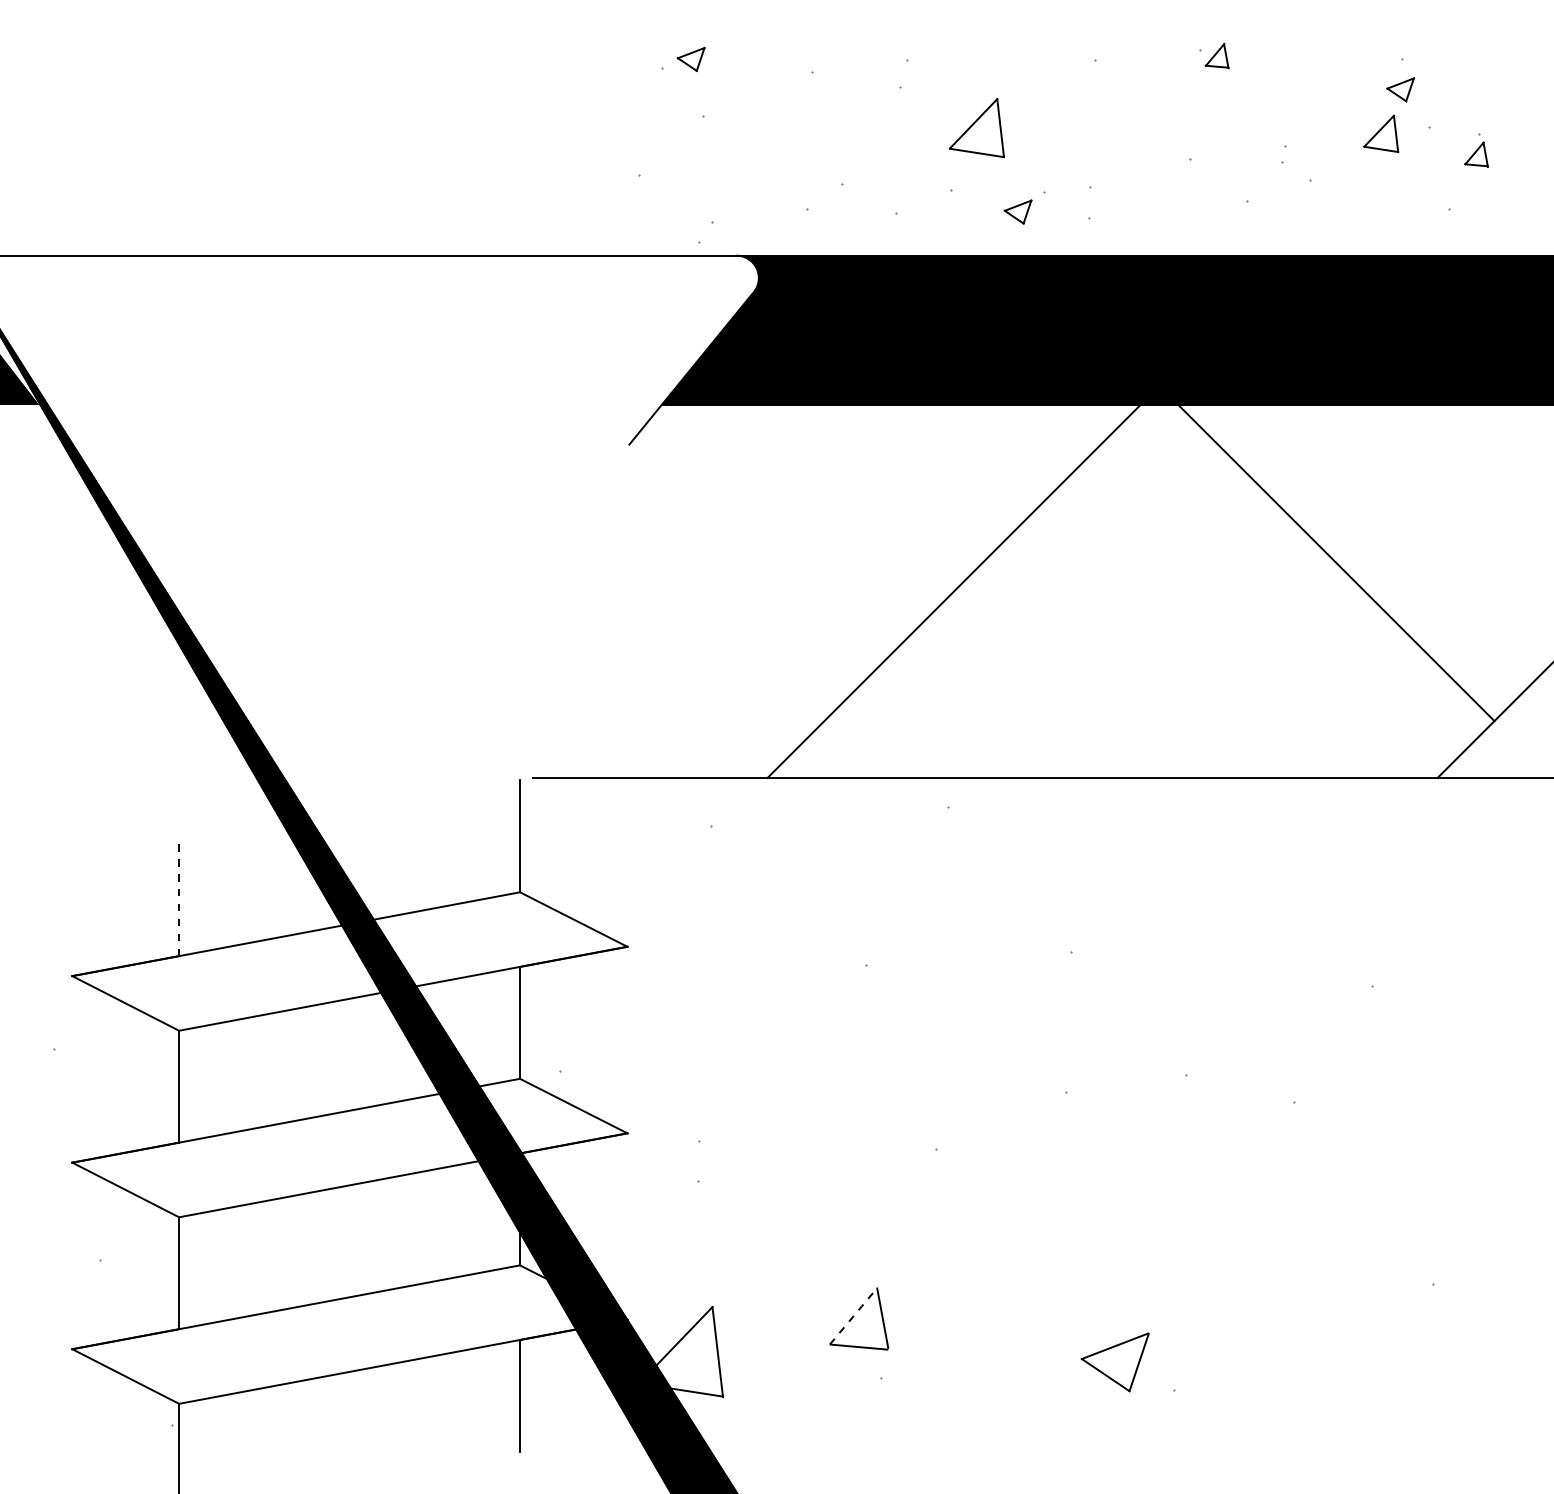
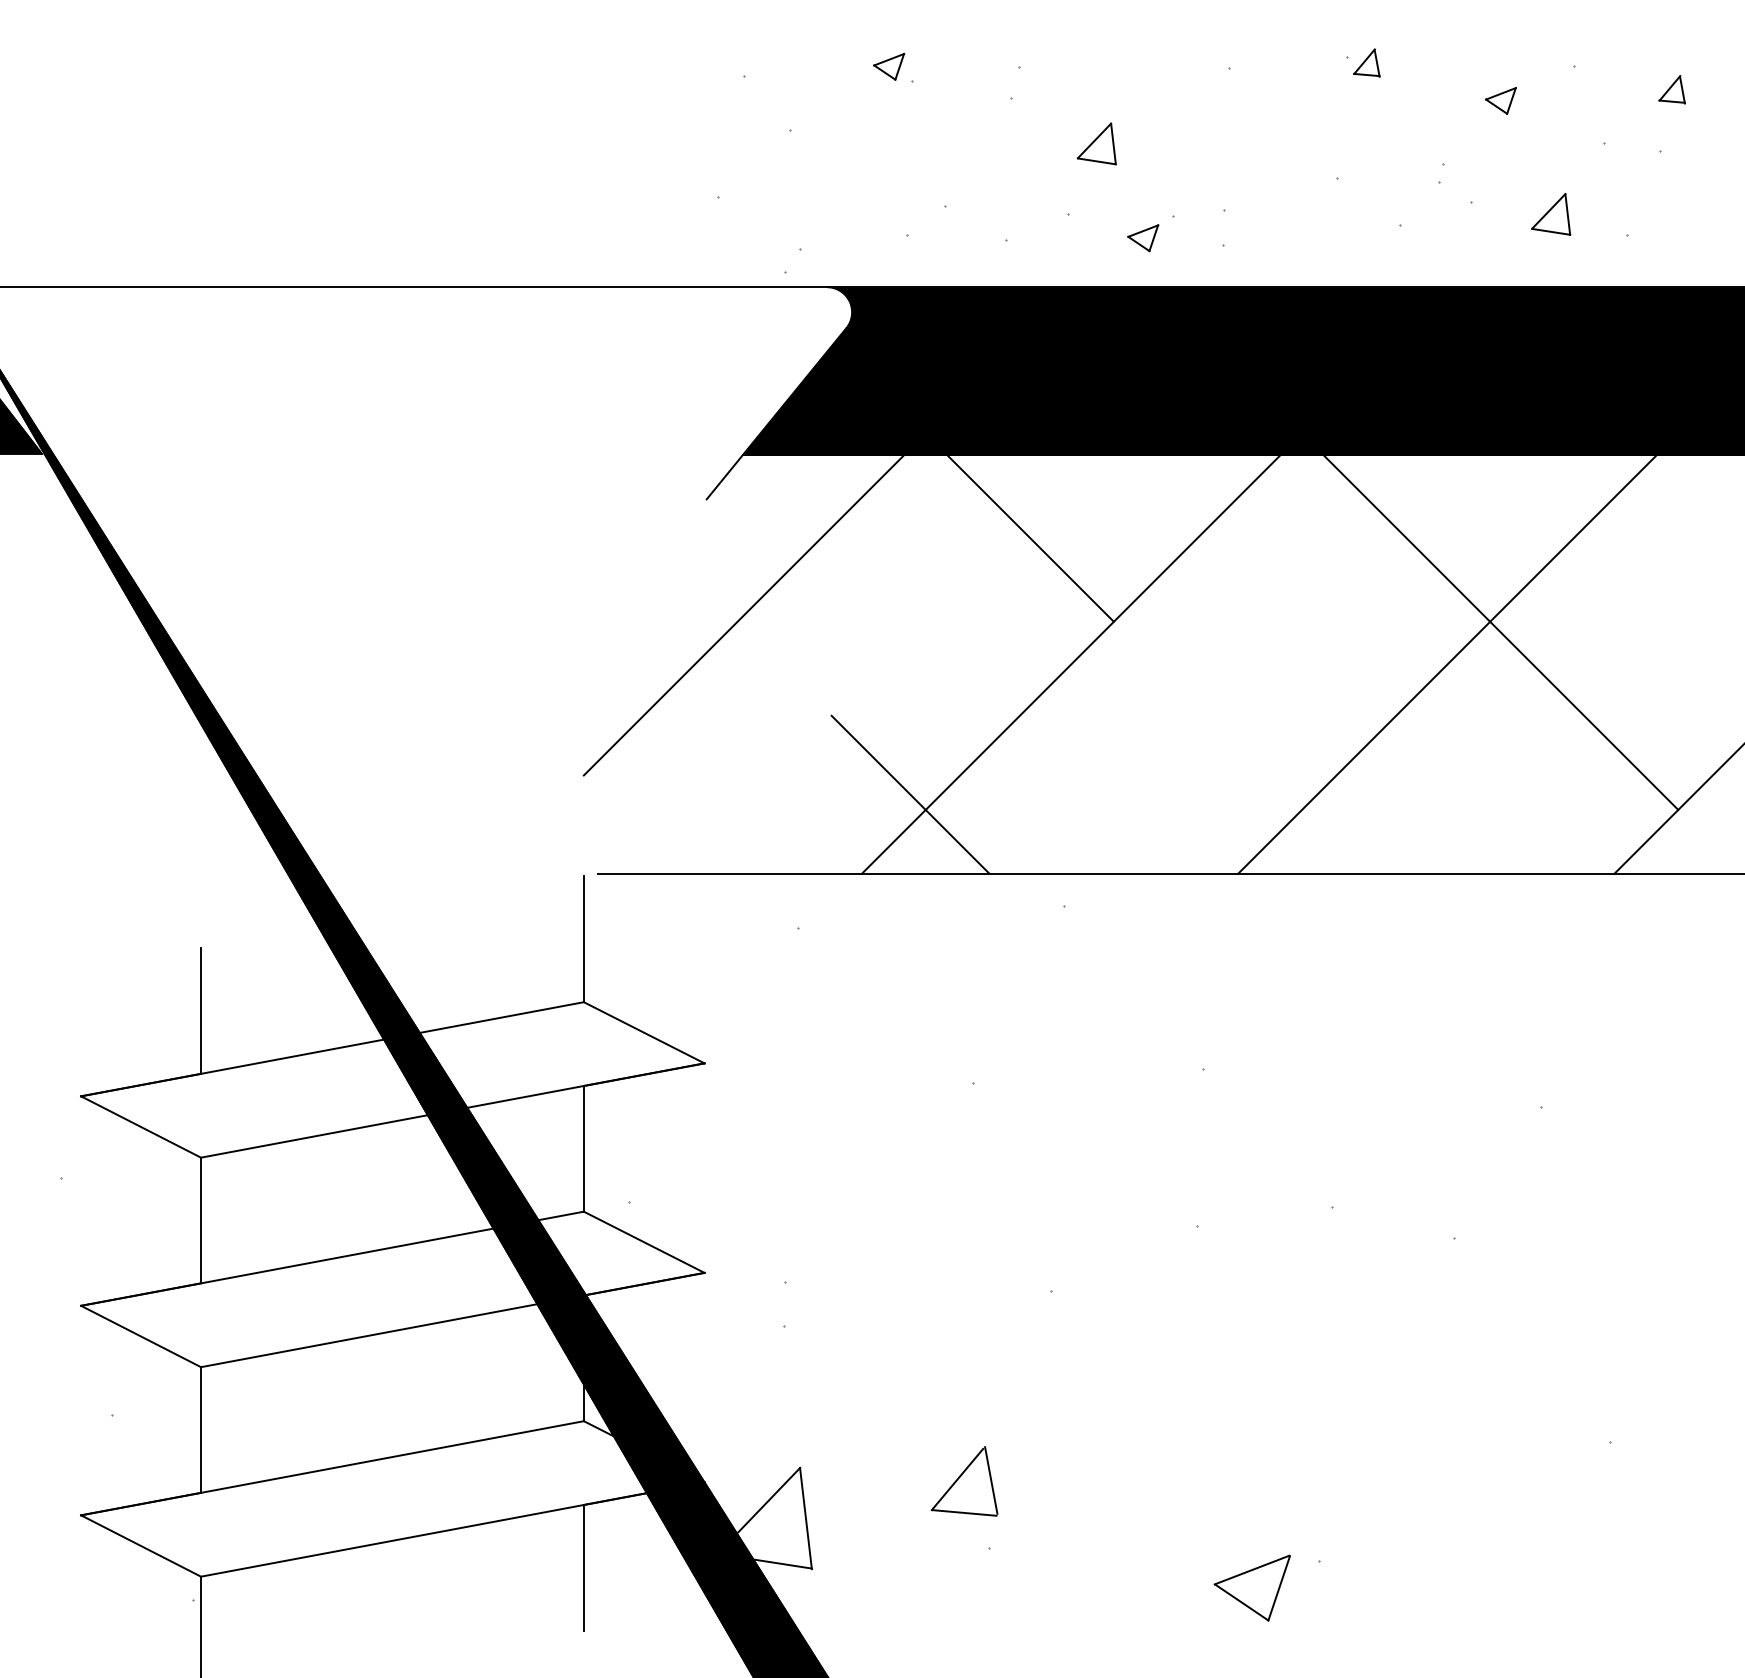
part: (691, 59) -> (889, 66), moved
part: (1400, 89) -> (1500, 100), moved
part: (976, 127) -> (1096, 143), size x0.62
part: (1381, 133) -> (1551, 214), moved
part: (1475, 154) -> (1671, 89), moved
line: (916, 478) -> (1029, 537), added
line: (662, 547) -> (743, 614), added
line: (1288, 590) -> (1447, 663), added
line: (810, 707) -> (910, 794), added
line: (179, 900) -> (201, 1011), dashed -> solid
line: (852, 1317) -> (957, 1479), dashed -> solid
part: (1114, 1361) -> (1251, 1587), moved

